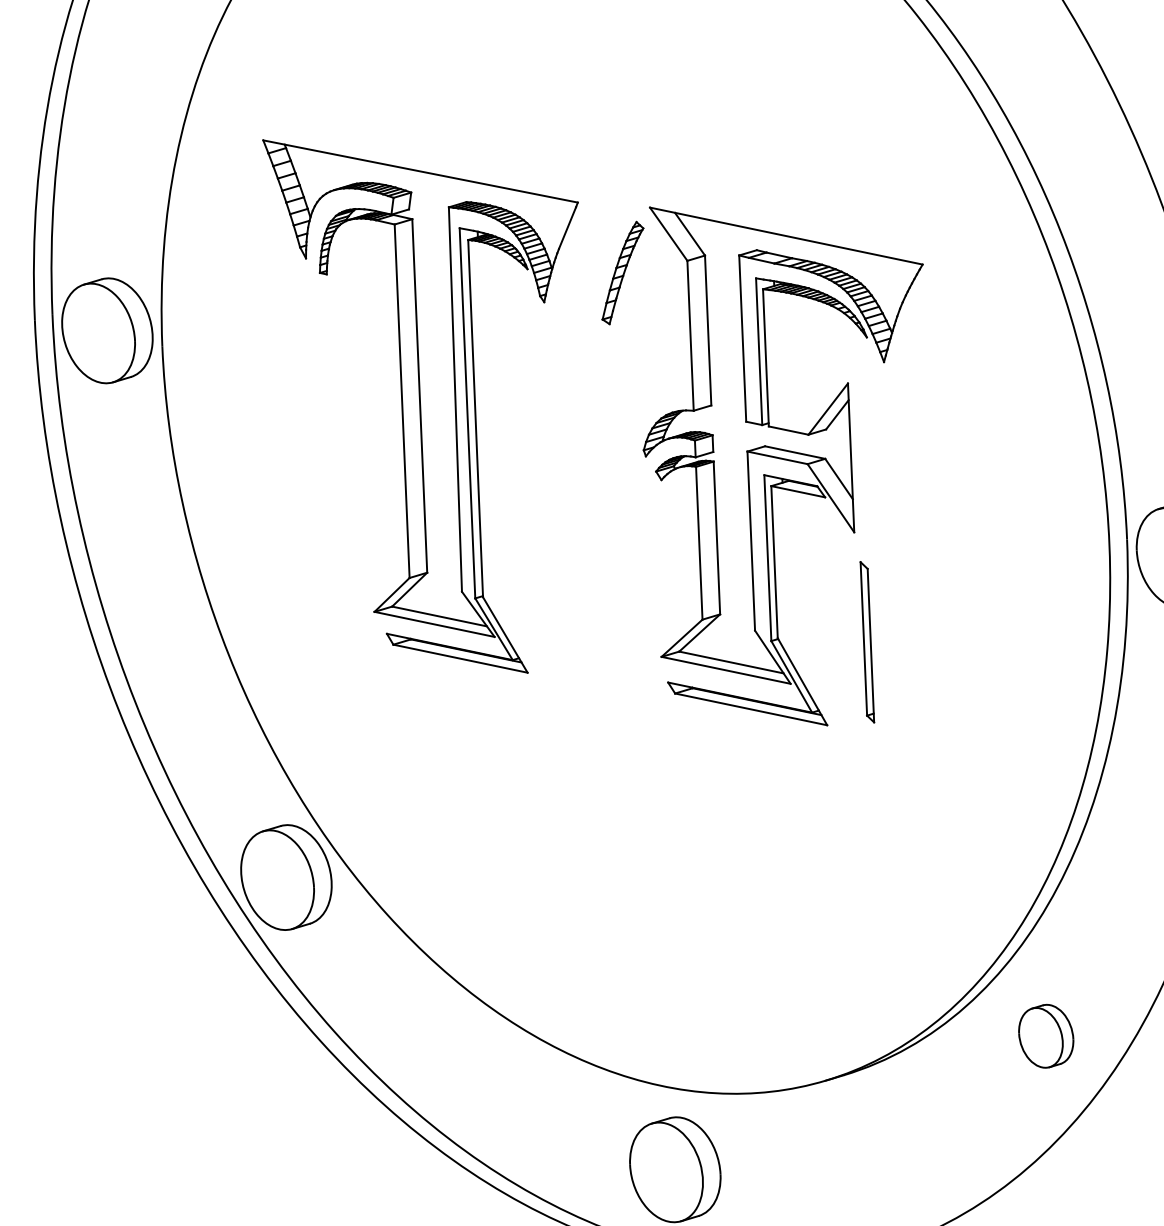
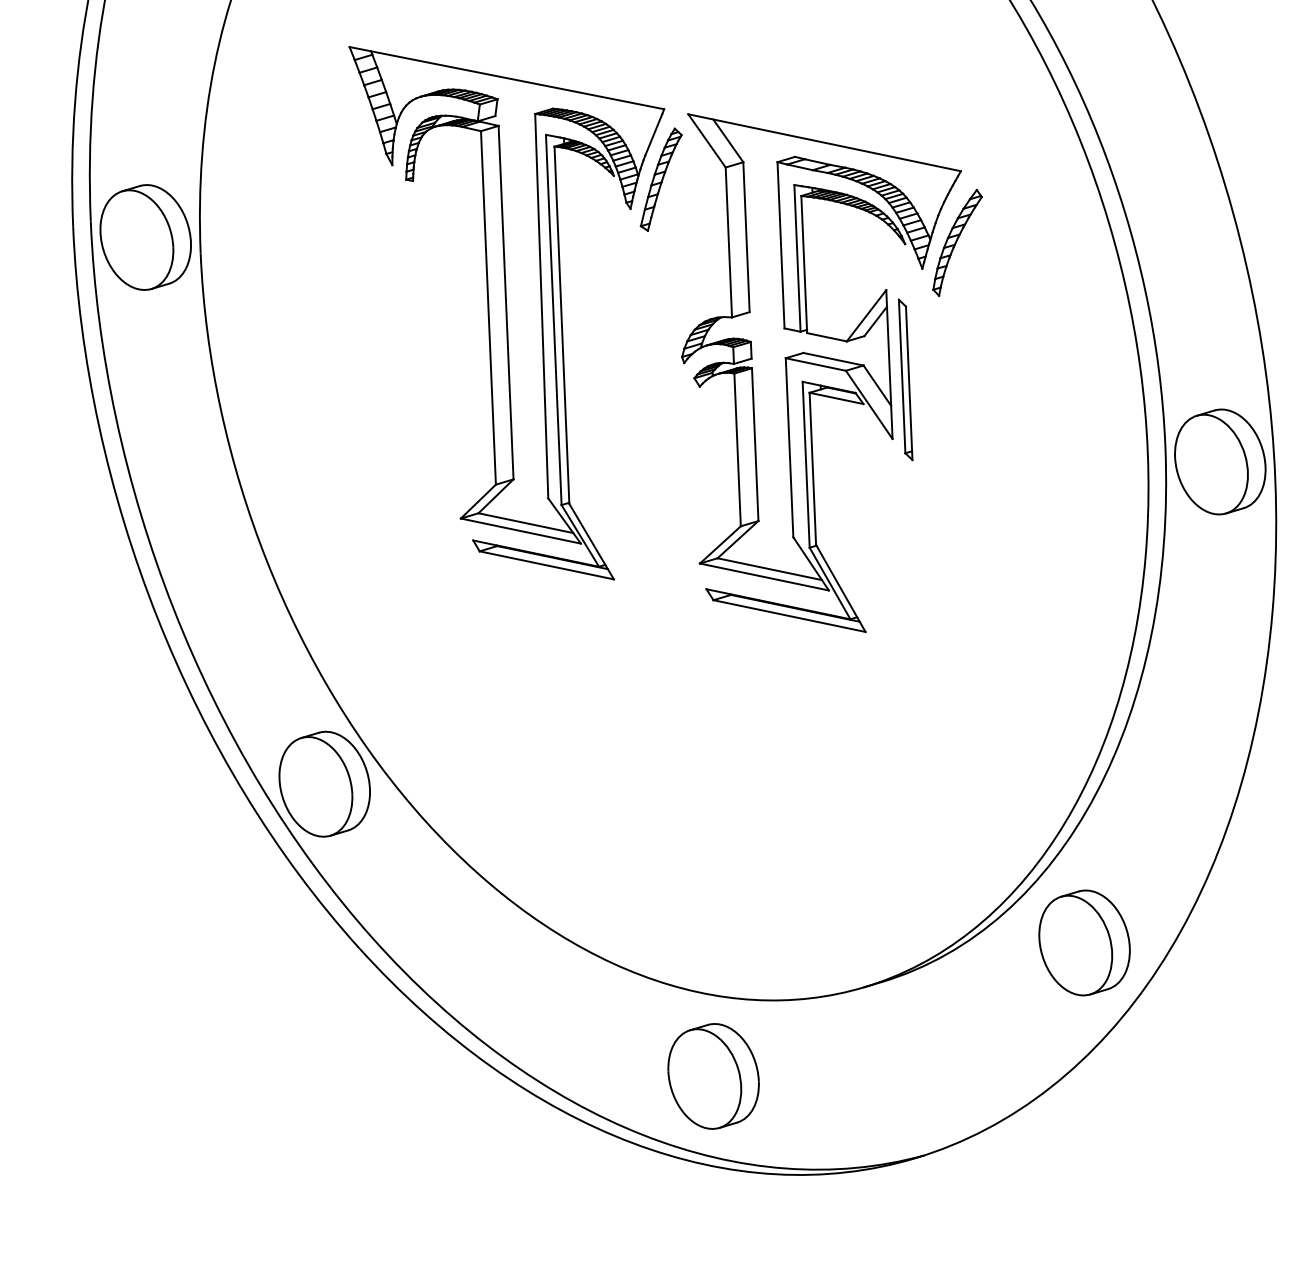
part: (919, 335) -> (957, 242), added
part: (420, 406) -> (506, 313), moved
part: (867, 641) -> (905, 379), moved
part: (1046, 1035) -> (1084, 942), size x1.67

